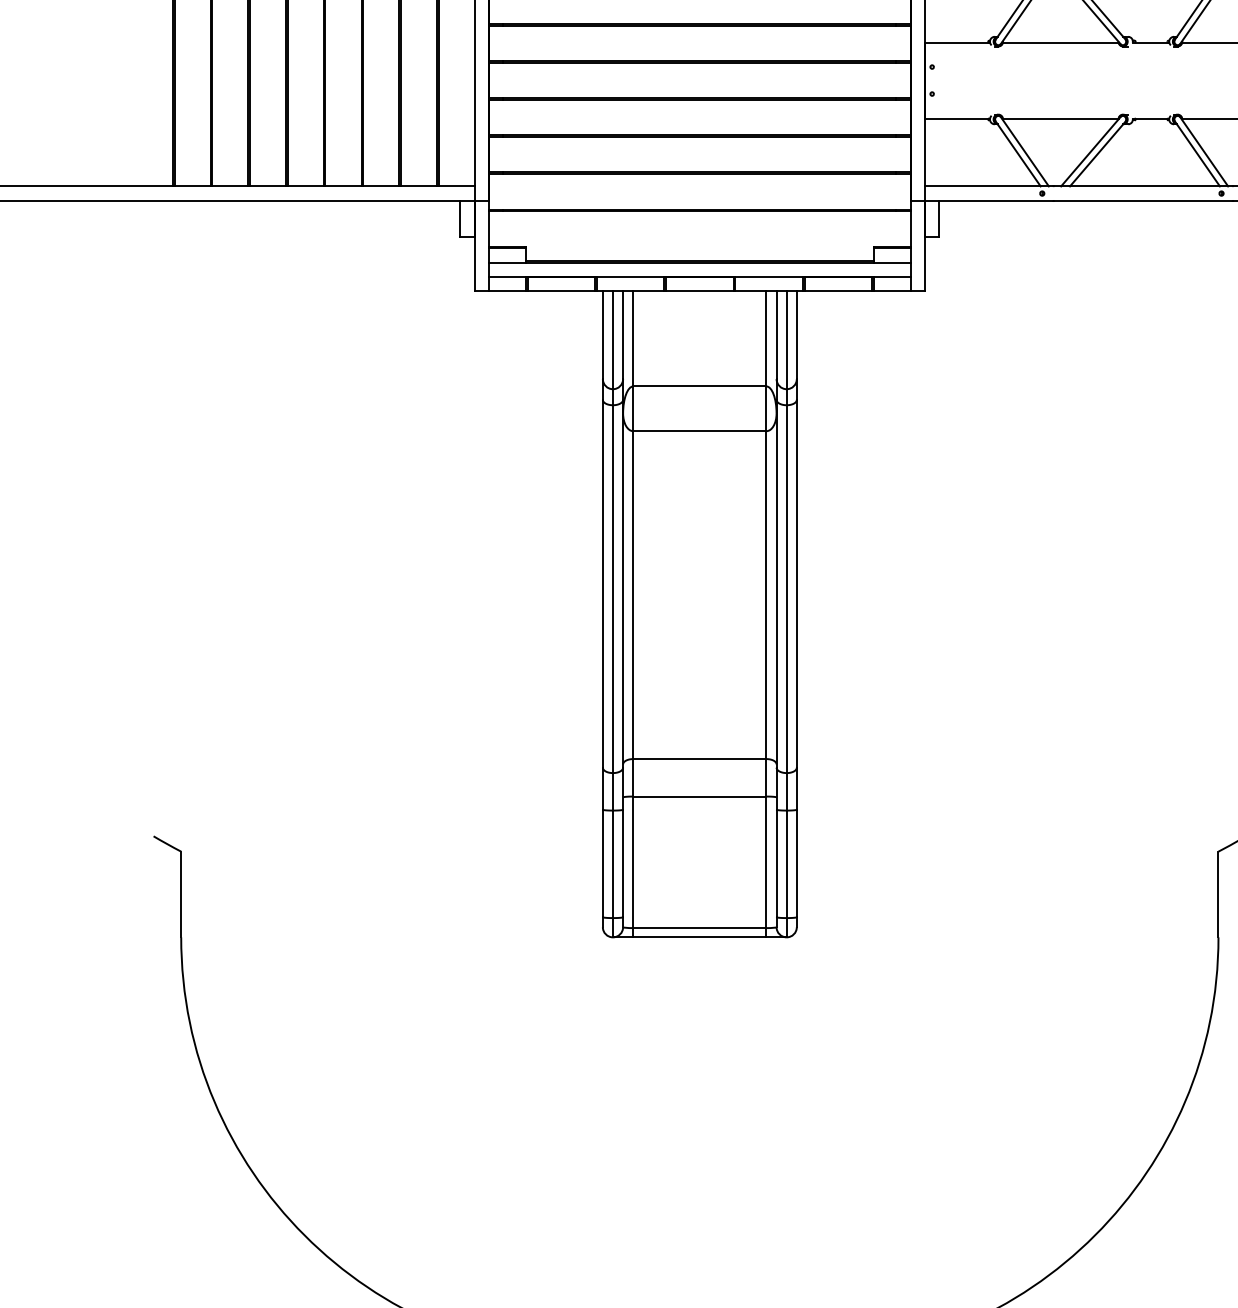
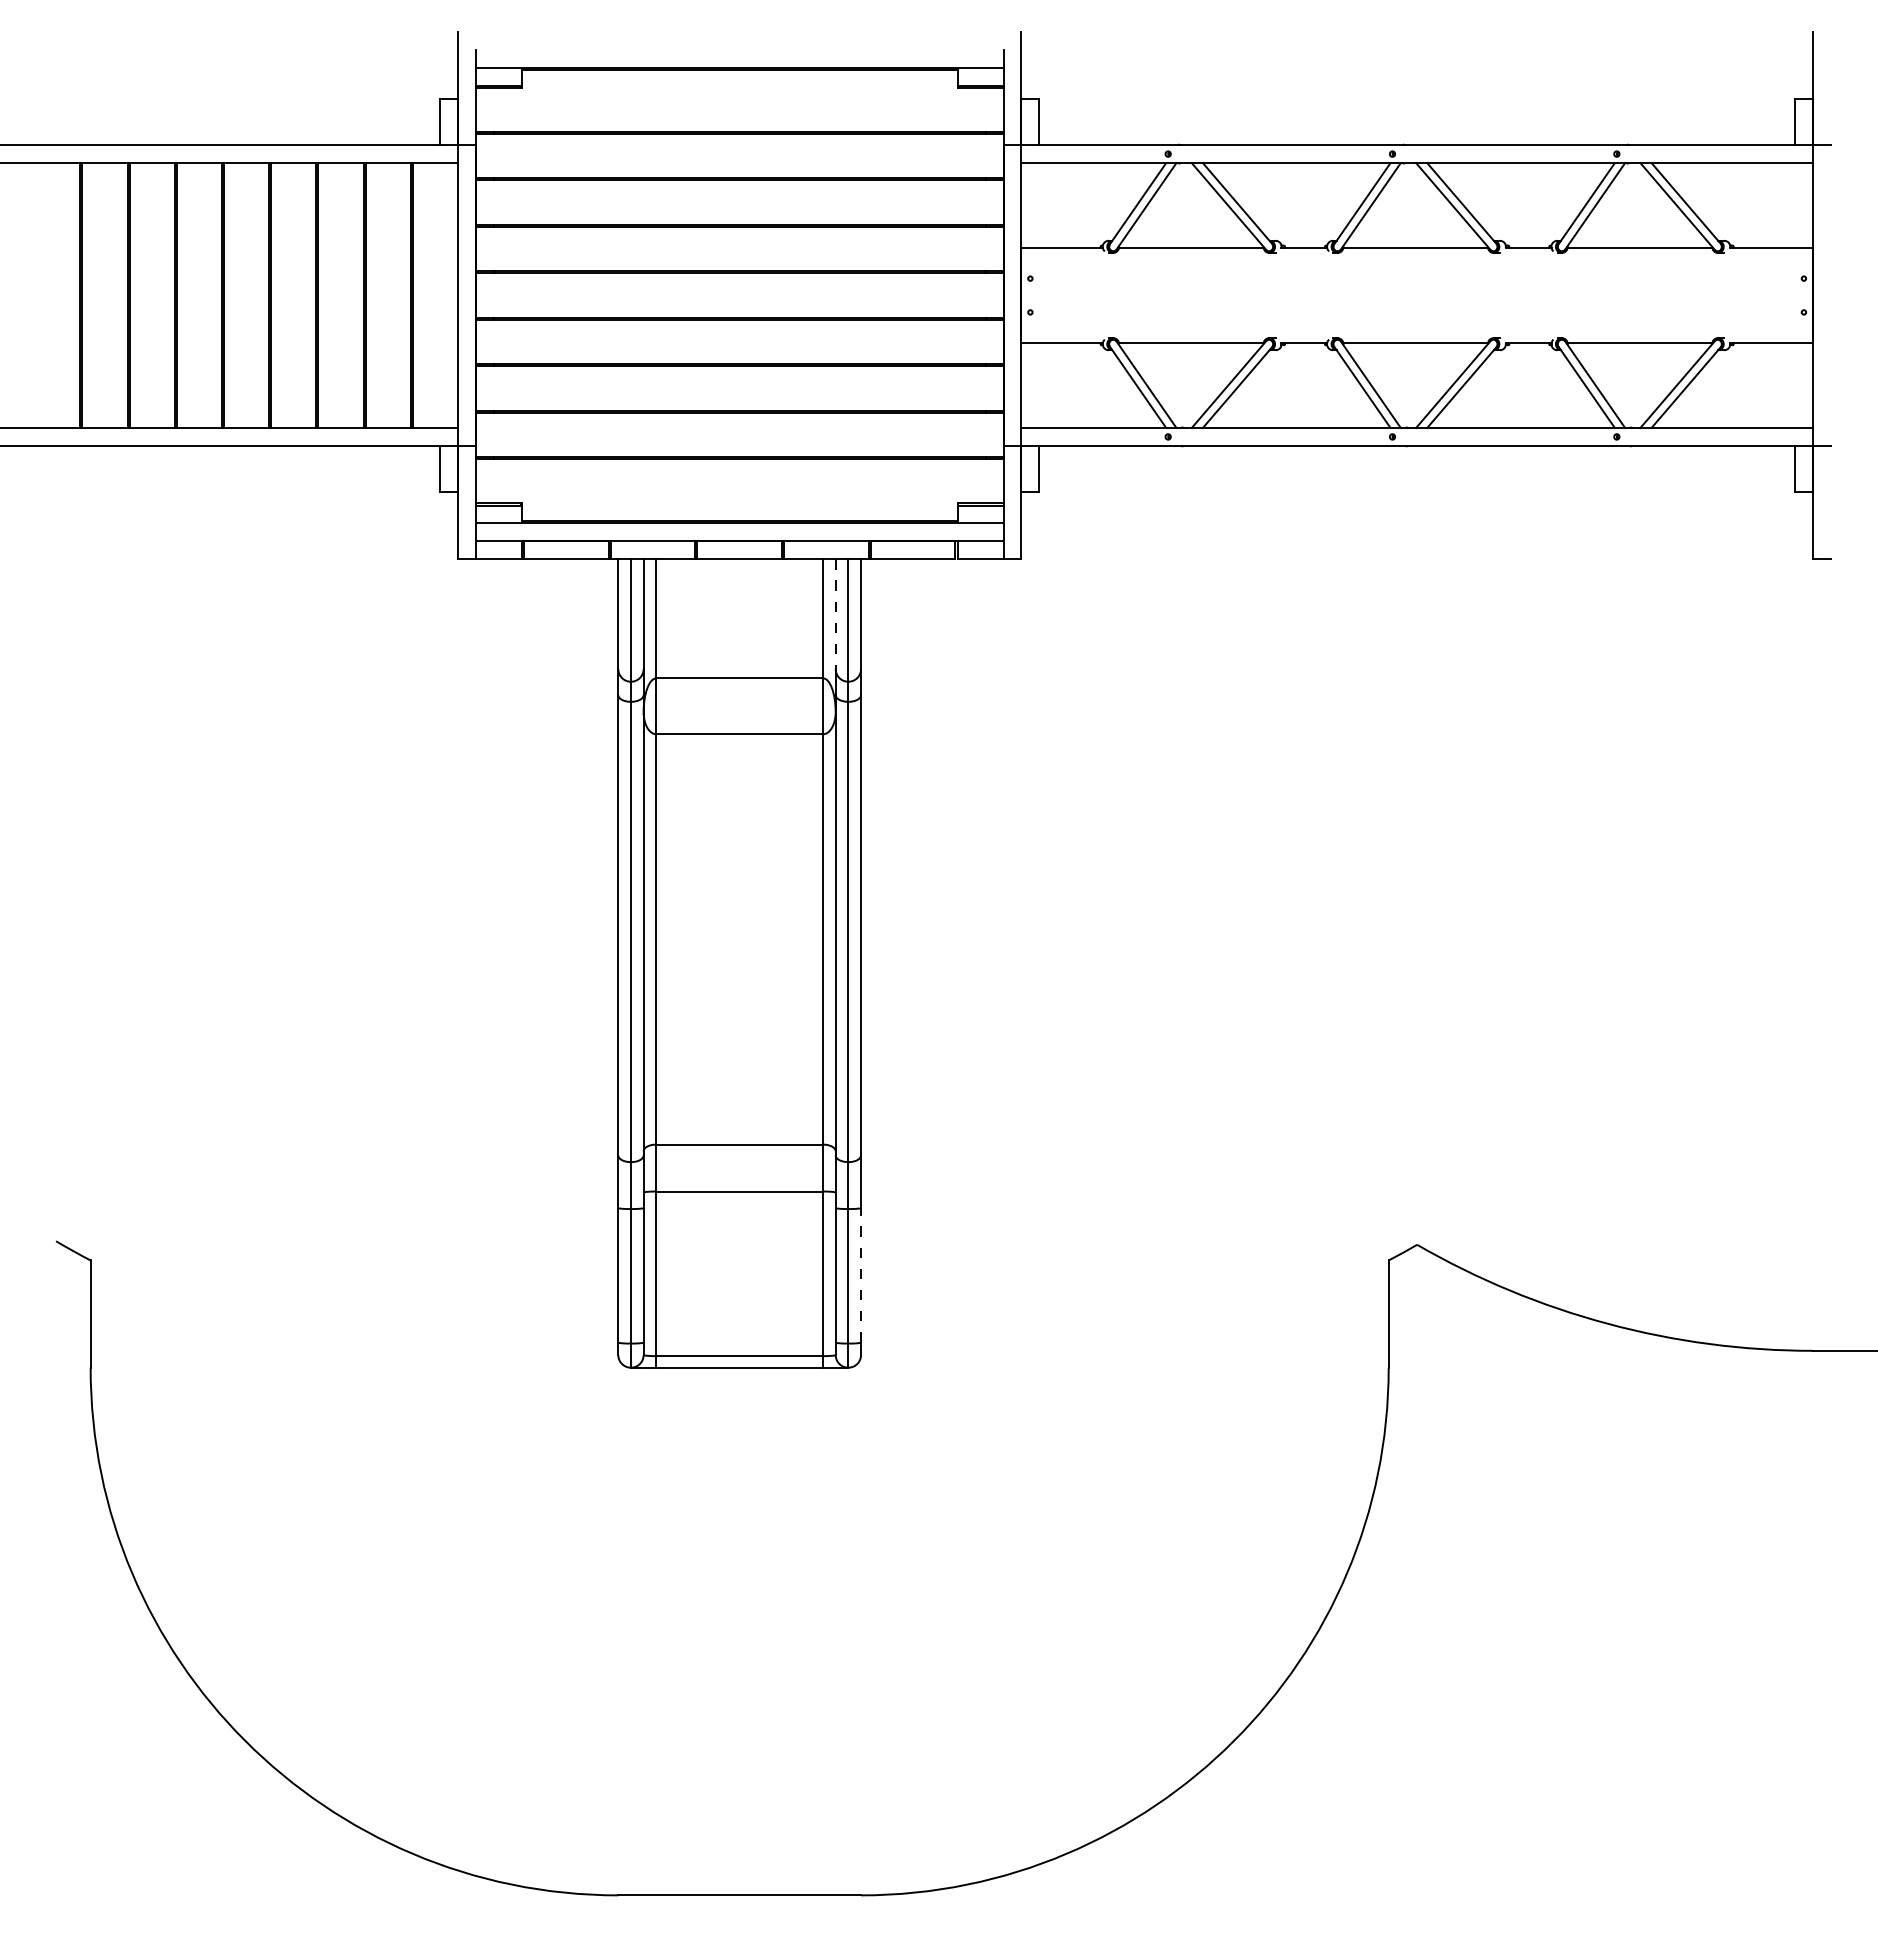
line: (776, 335) -> (835, 614), solid -> dashed
line: (797, 862) -> (861, 1274), solid -> dashed

